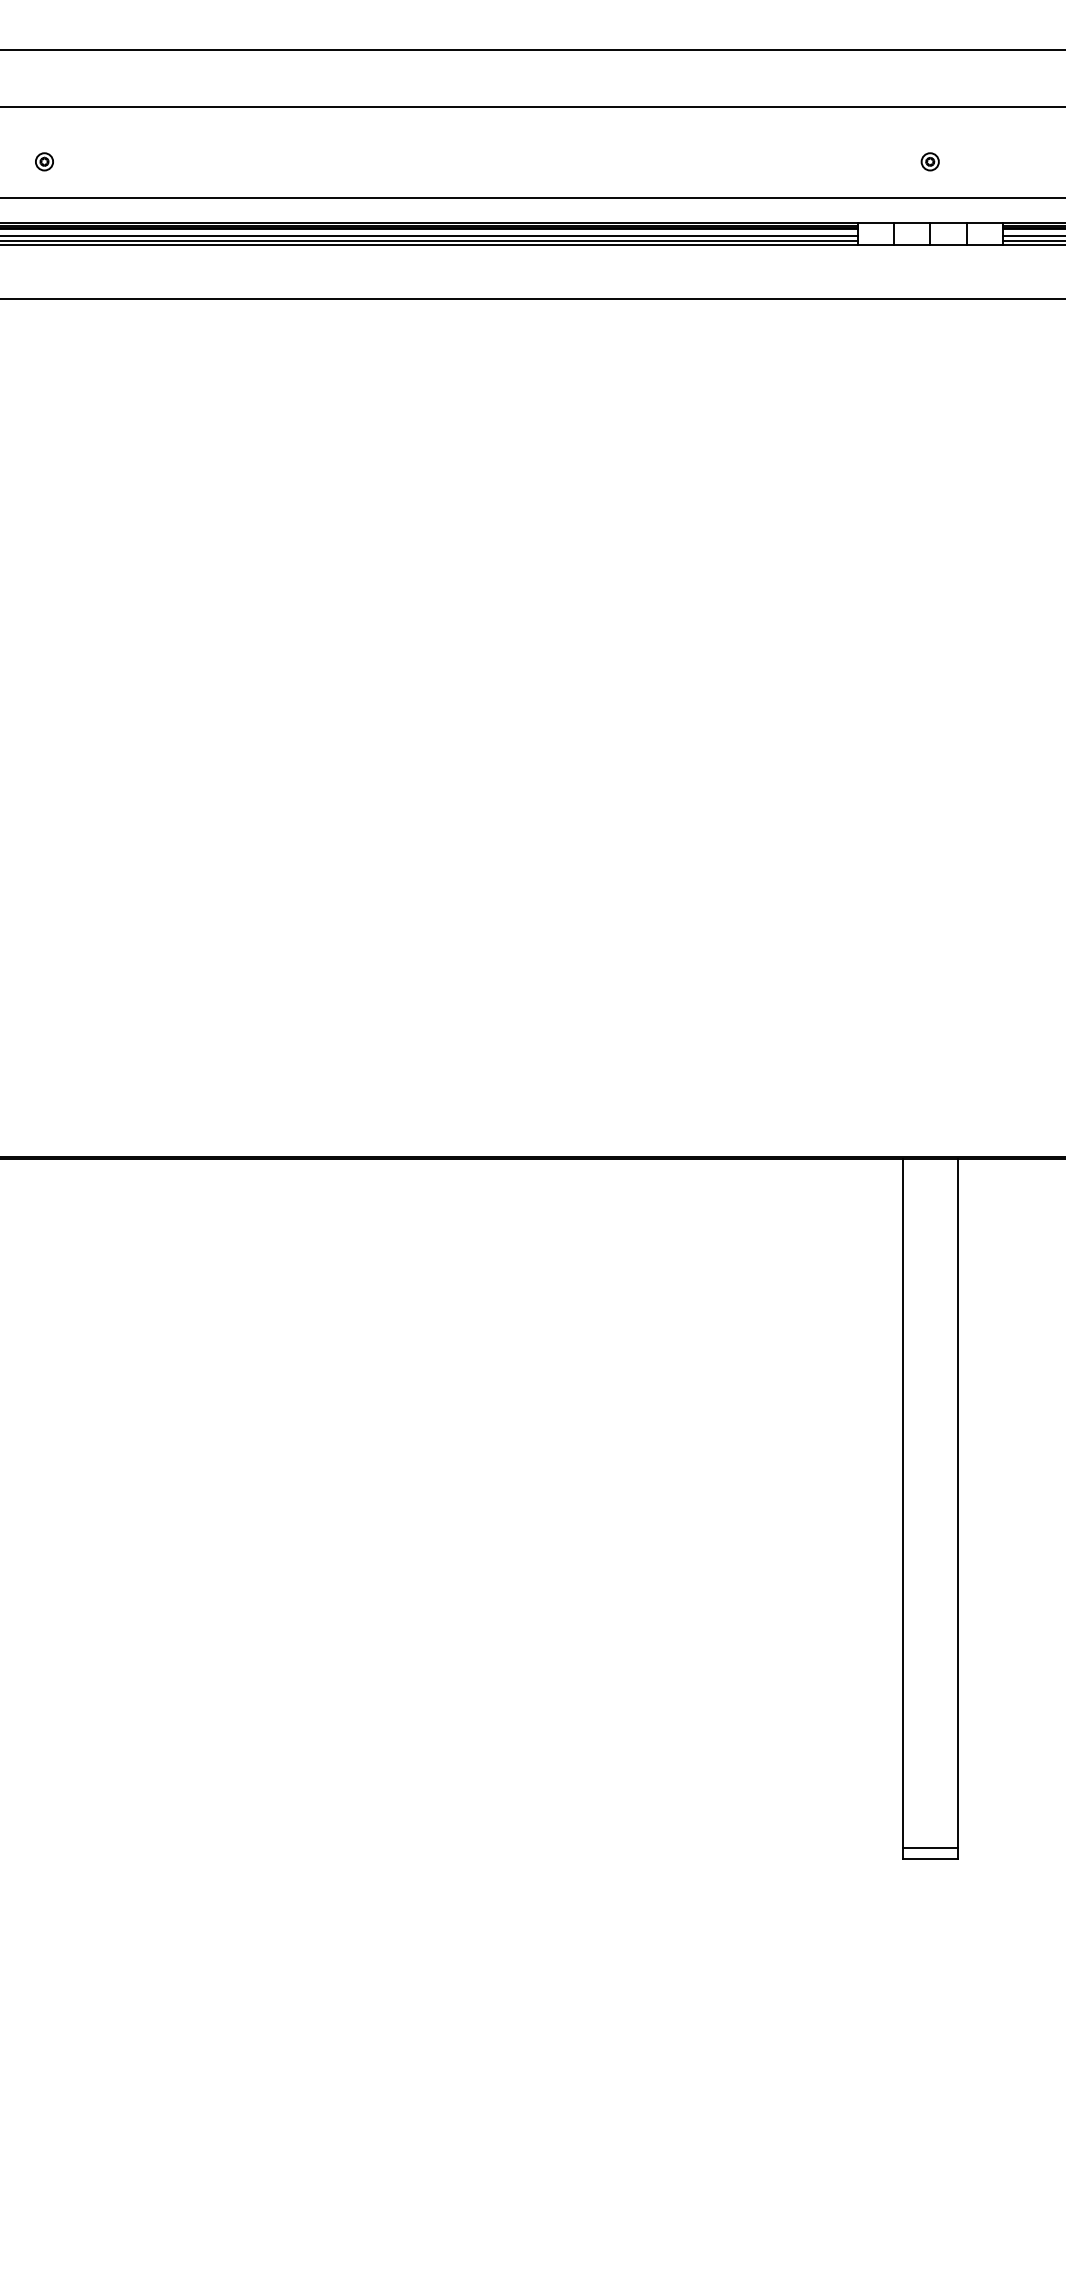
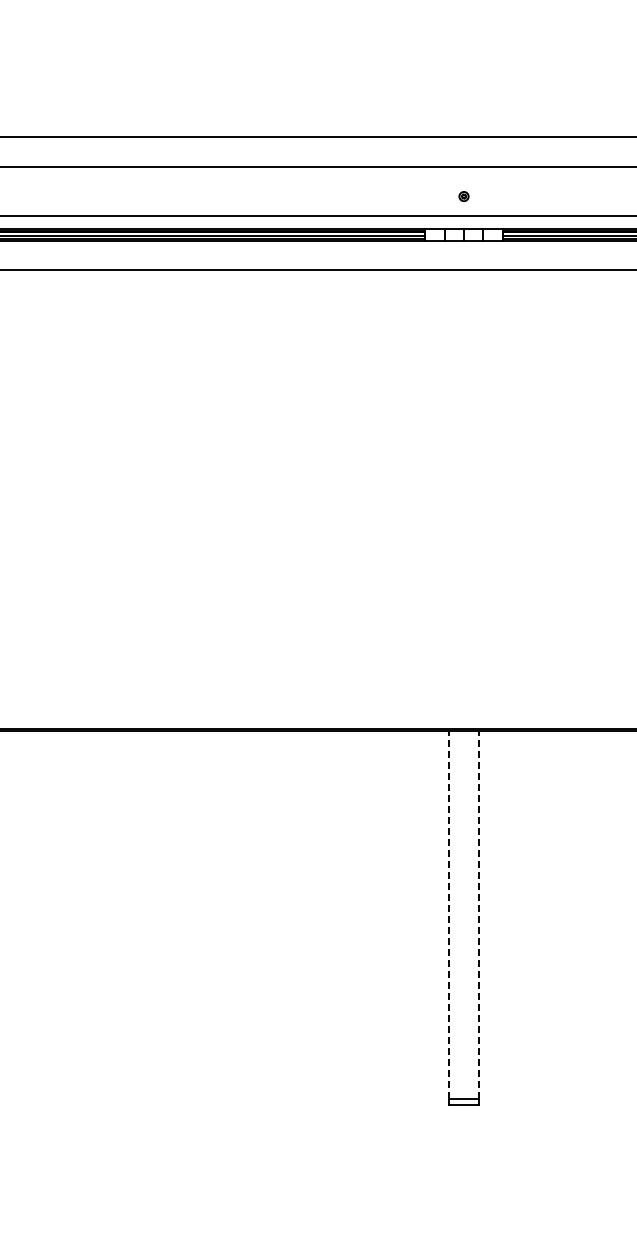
line: (903, 1502) -> (449, 914), solid -> dashed
line: (957, 1502) -> (478, 914), solid -> dashed

